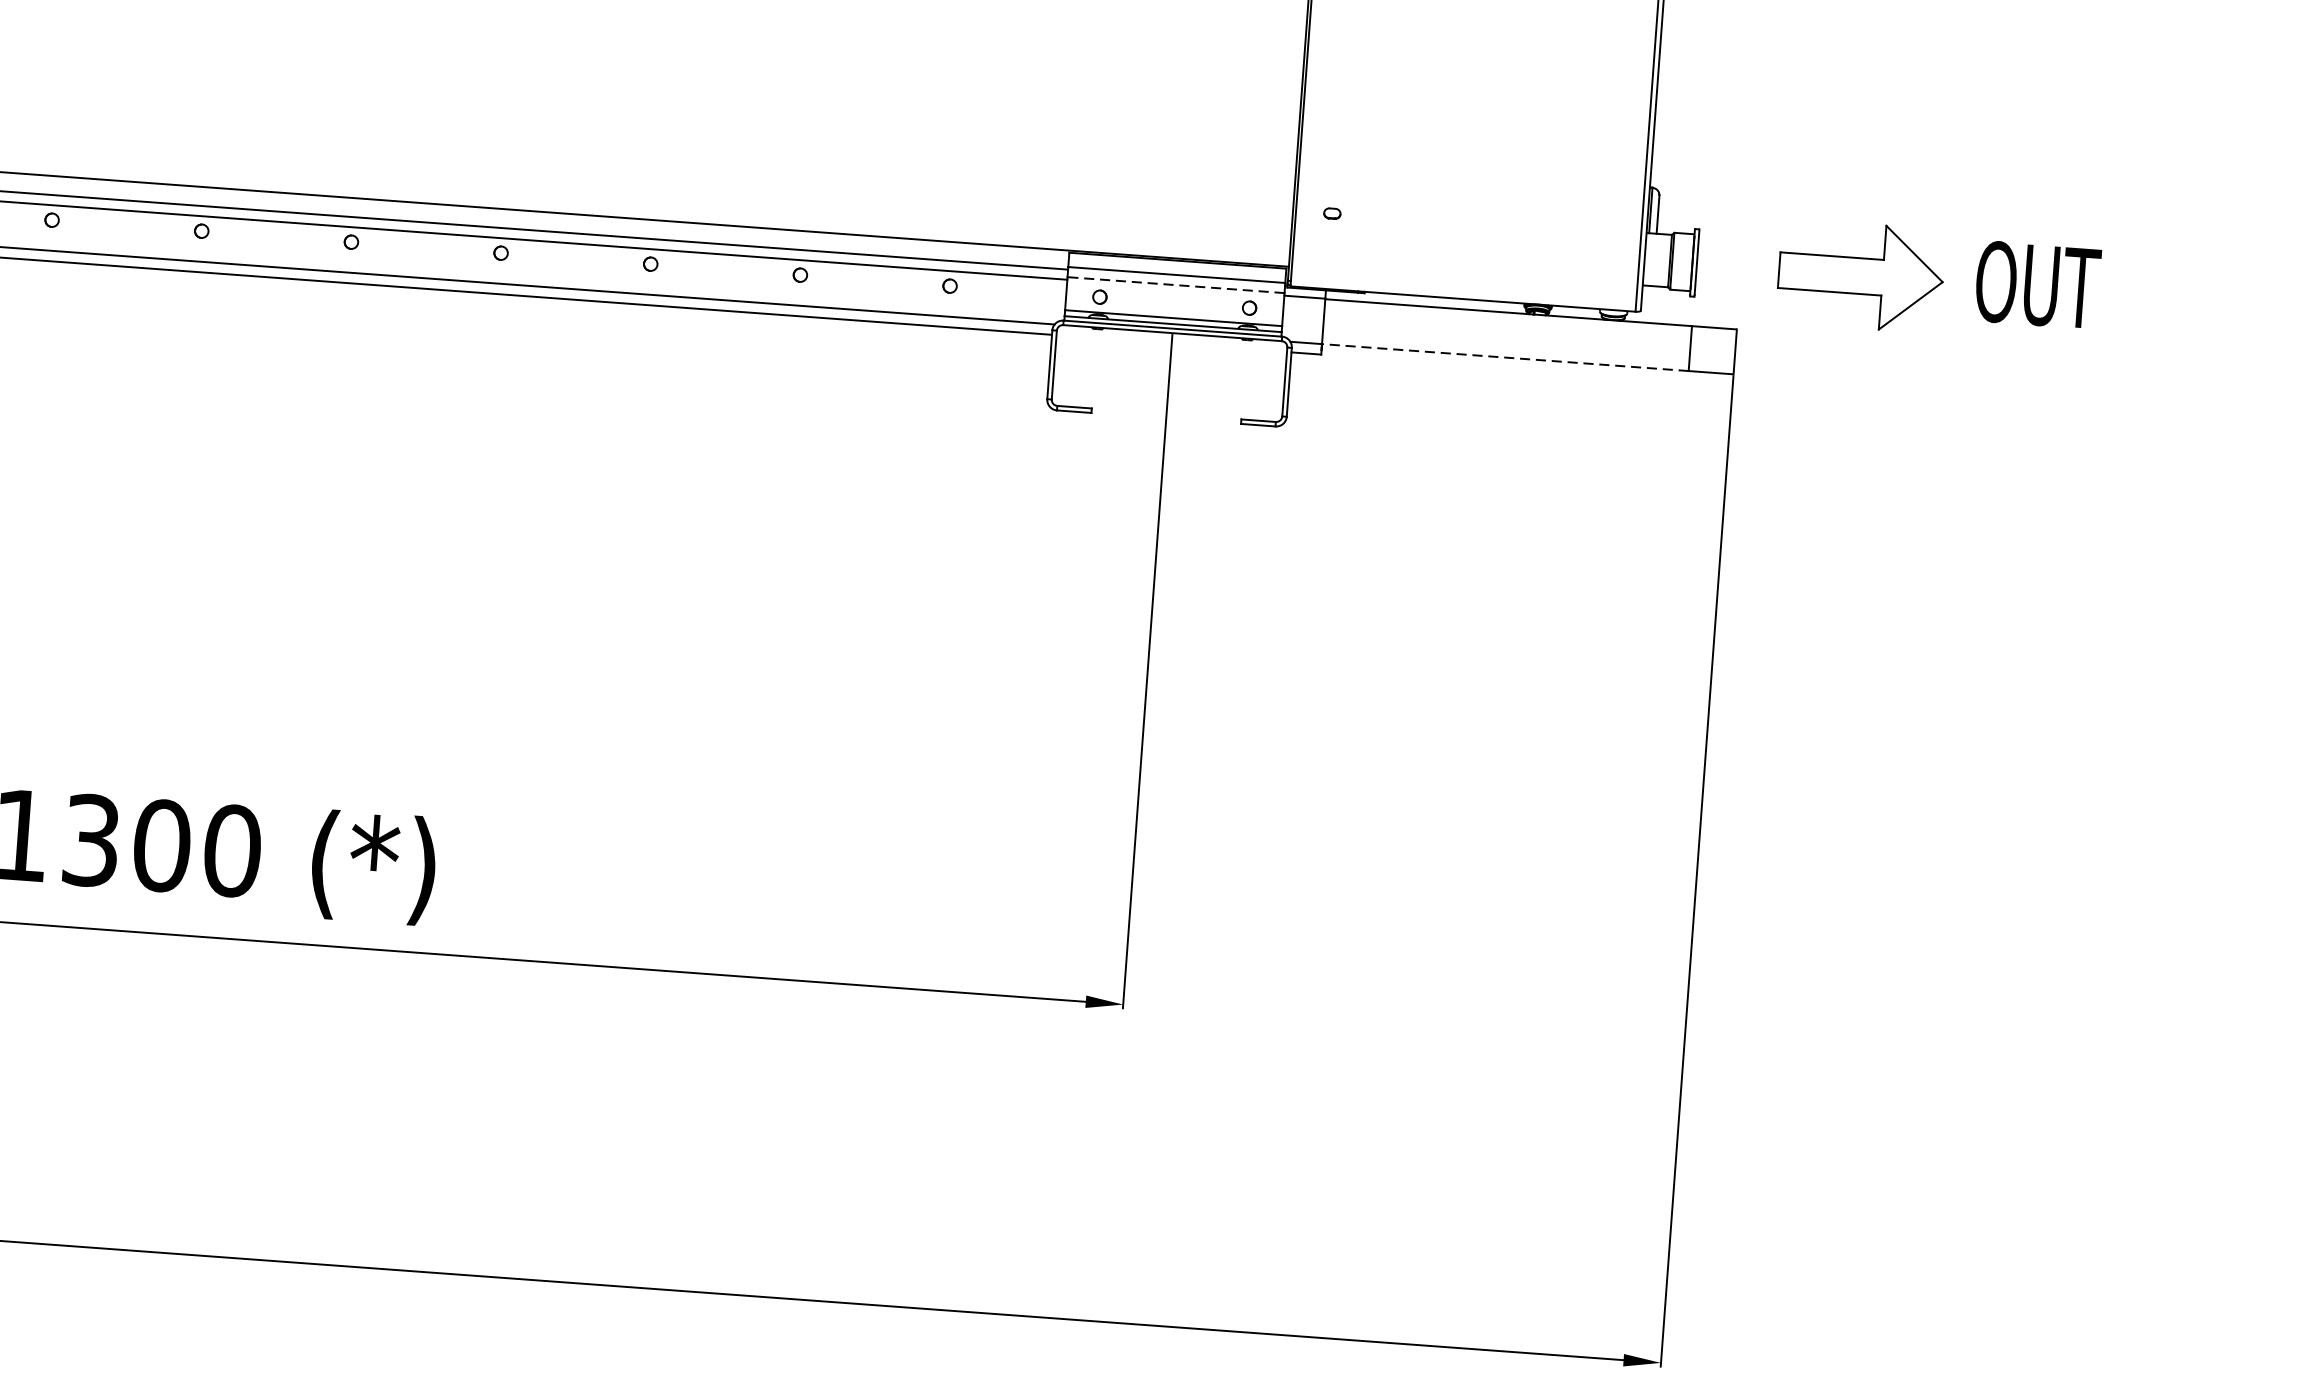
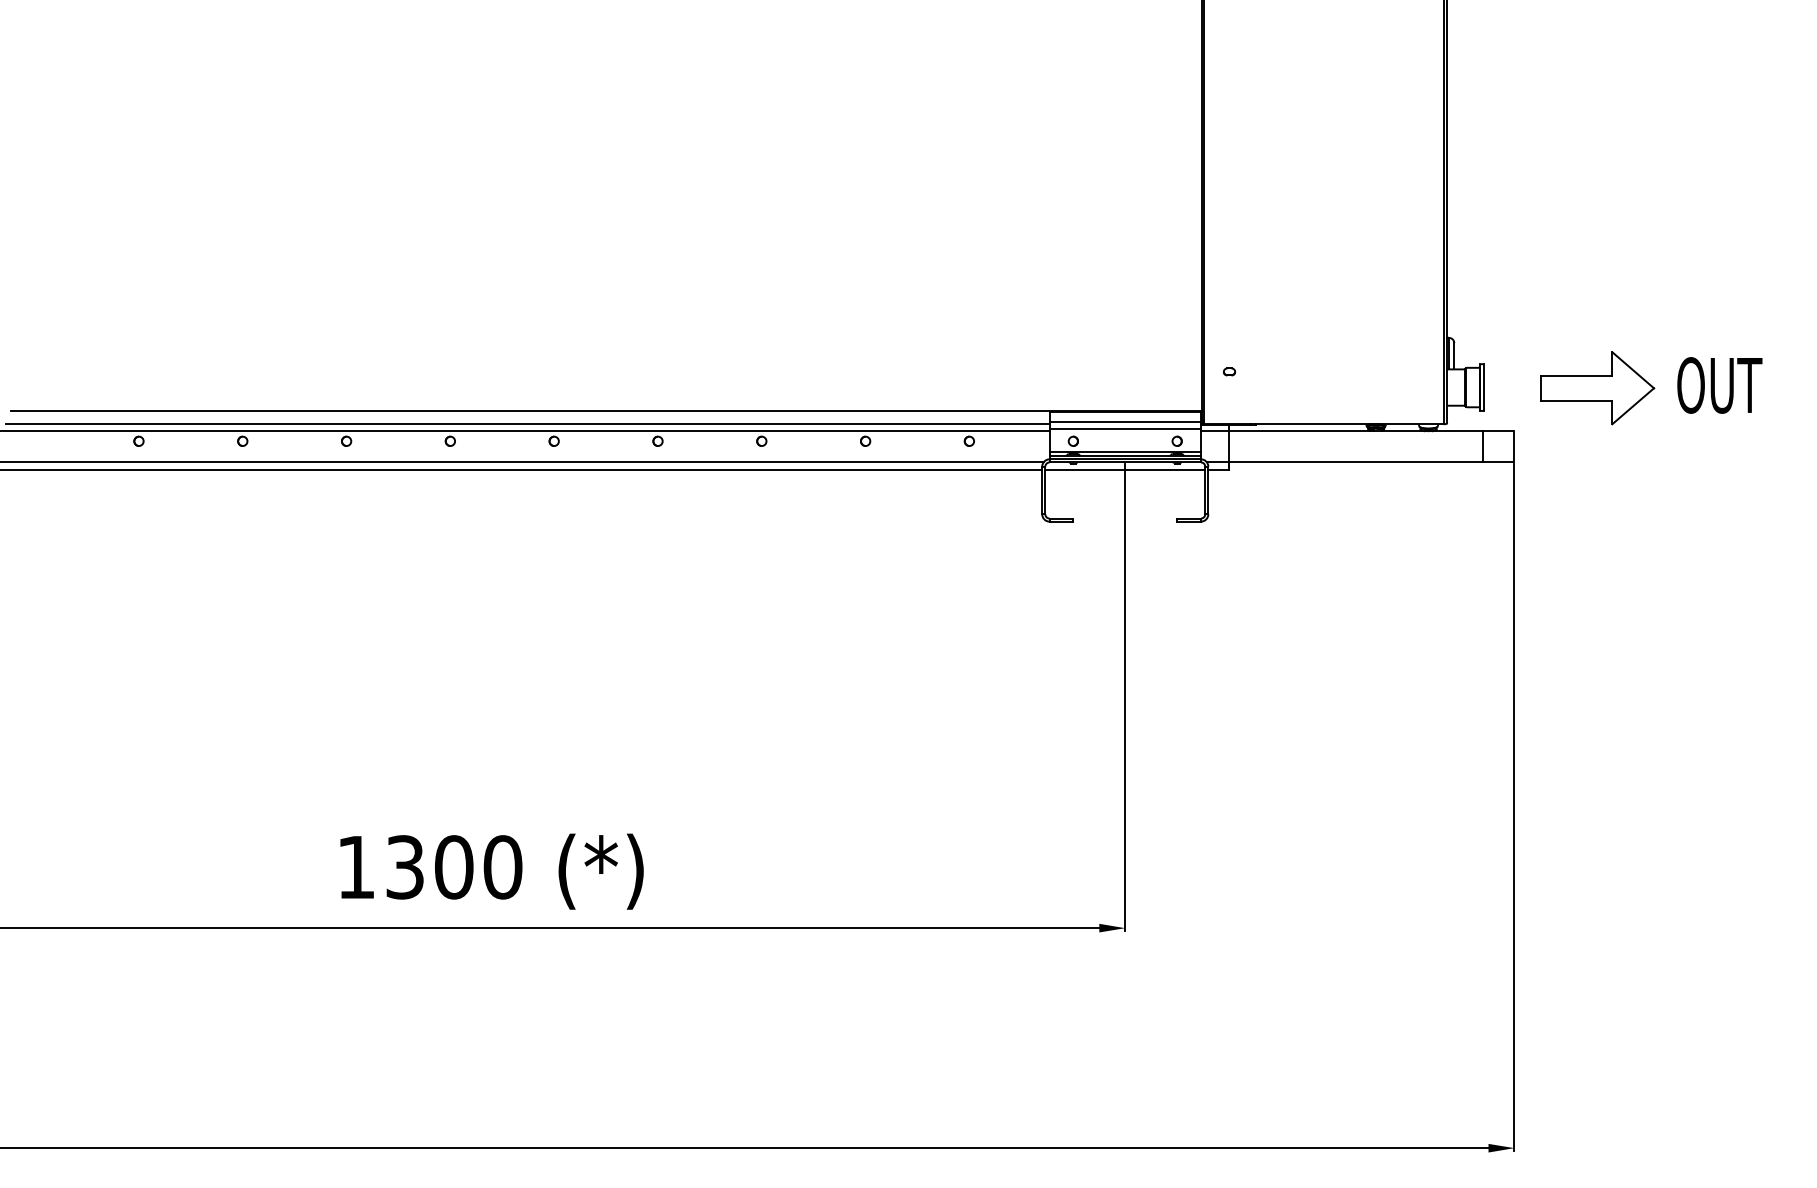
line: (1174, 285) -> (1124, 429), dashed -> solid
line: (1172, 343) -> (1125, 469), added
line: (1504, 357) -> (1355, 462), dashed -> solid

